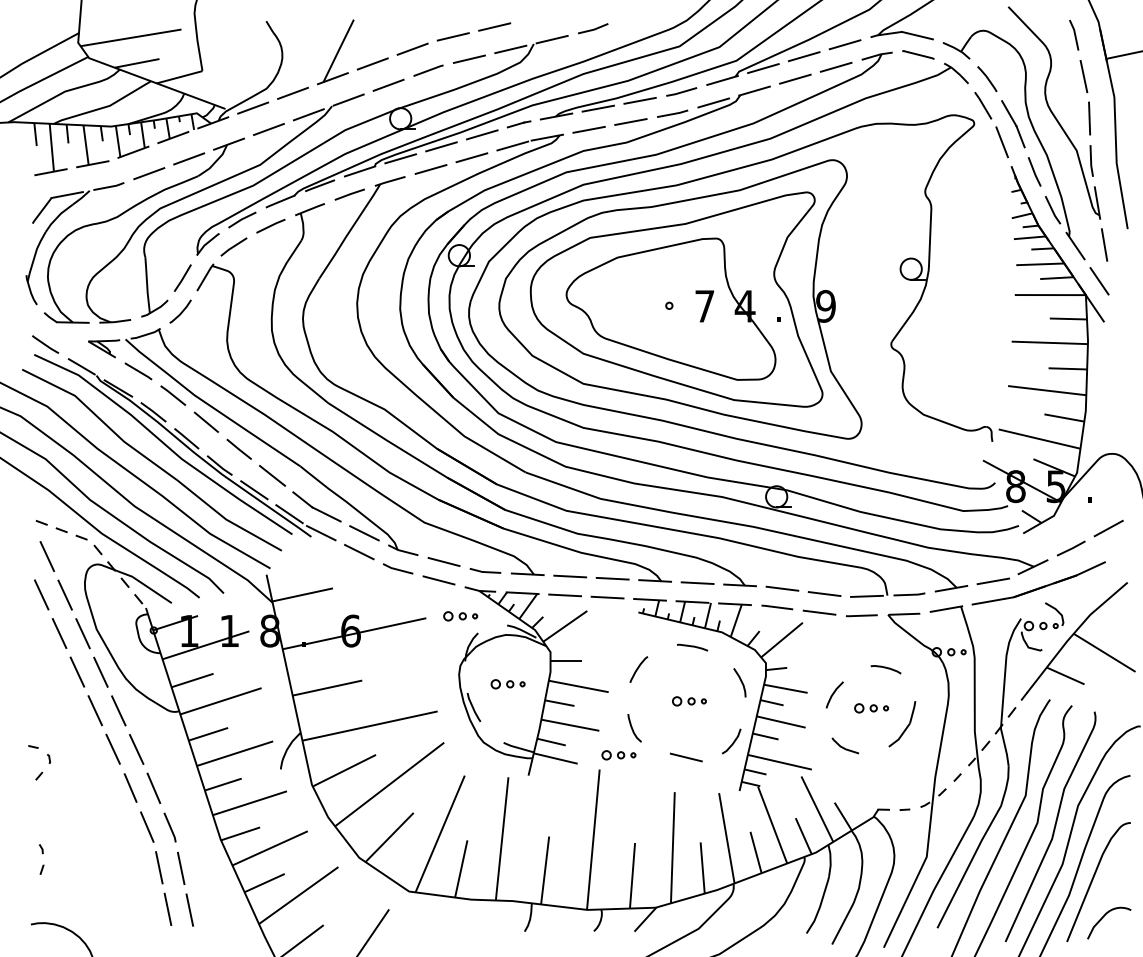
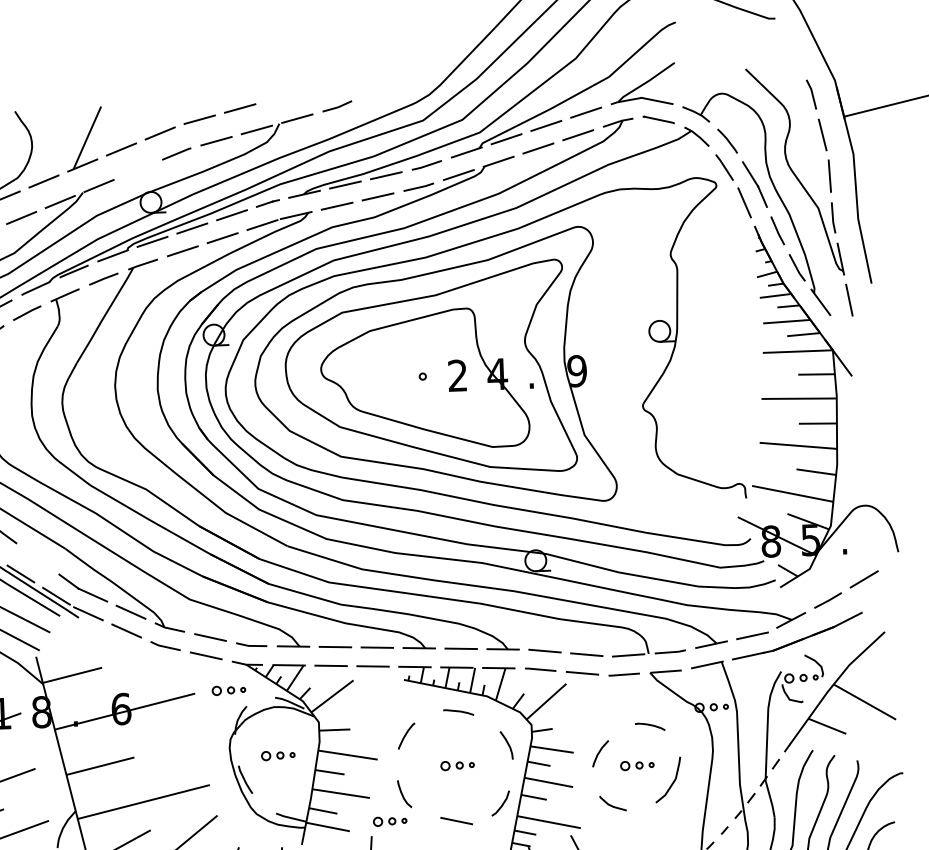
line: (388, 84) -> (137, 169), removed
line: (1099, 281) -> (845, 336), removed
text: (704, 305) -> (457, 374), 7 -> 2
line: (272, 475) -> (38, 558), removed

